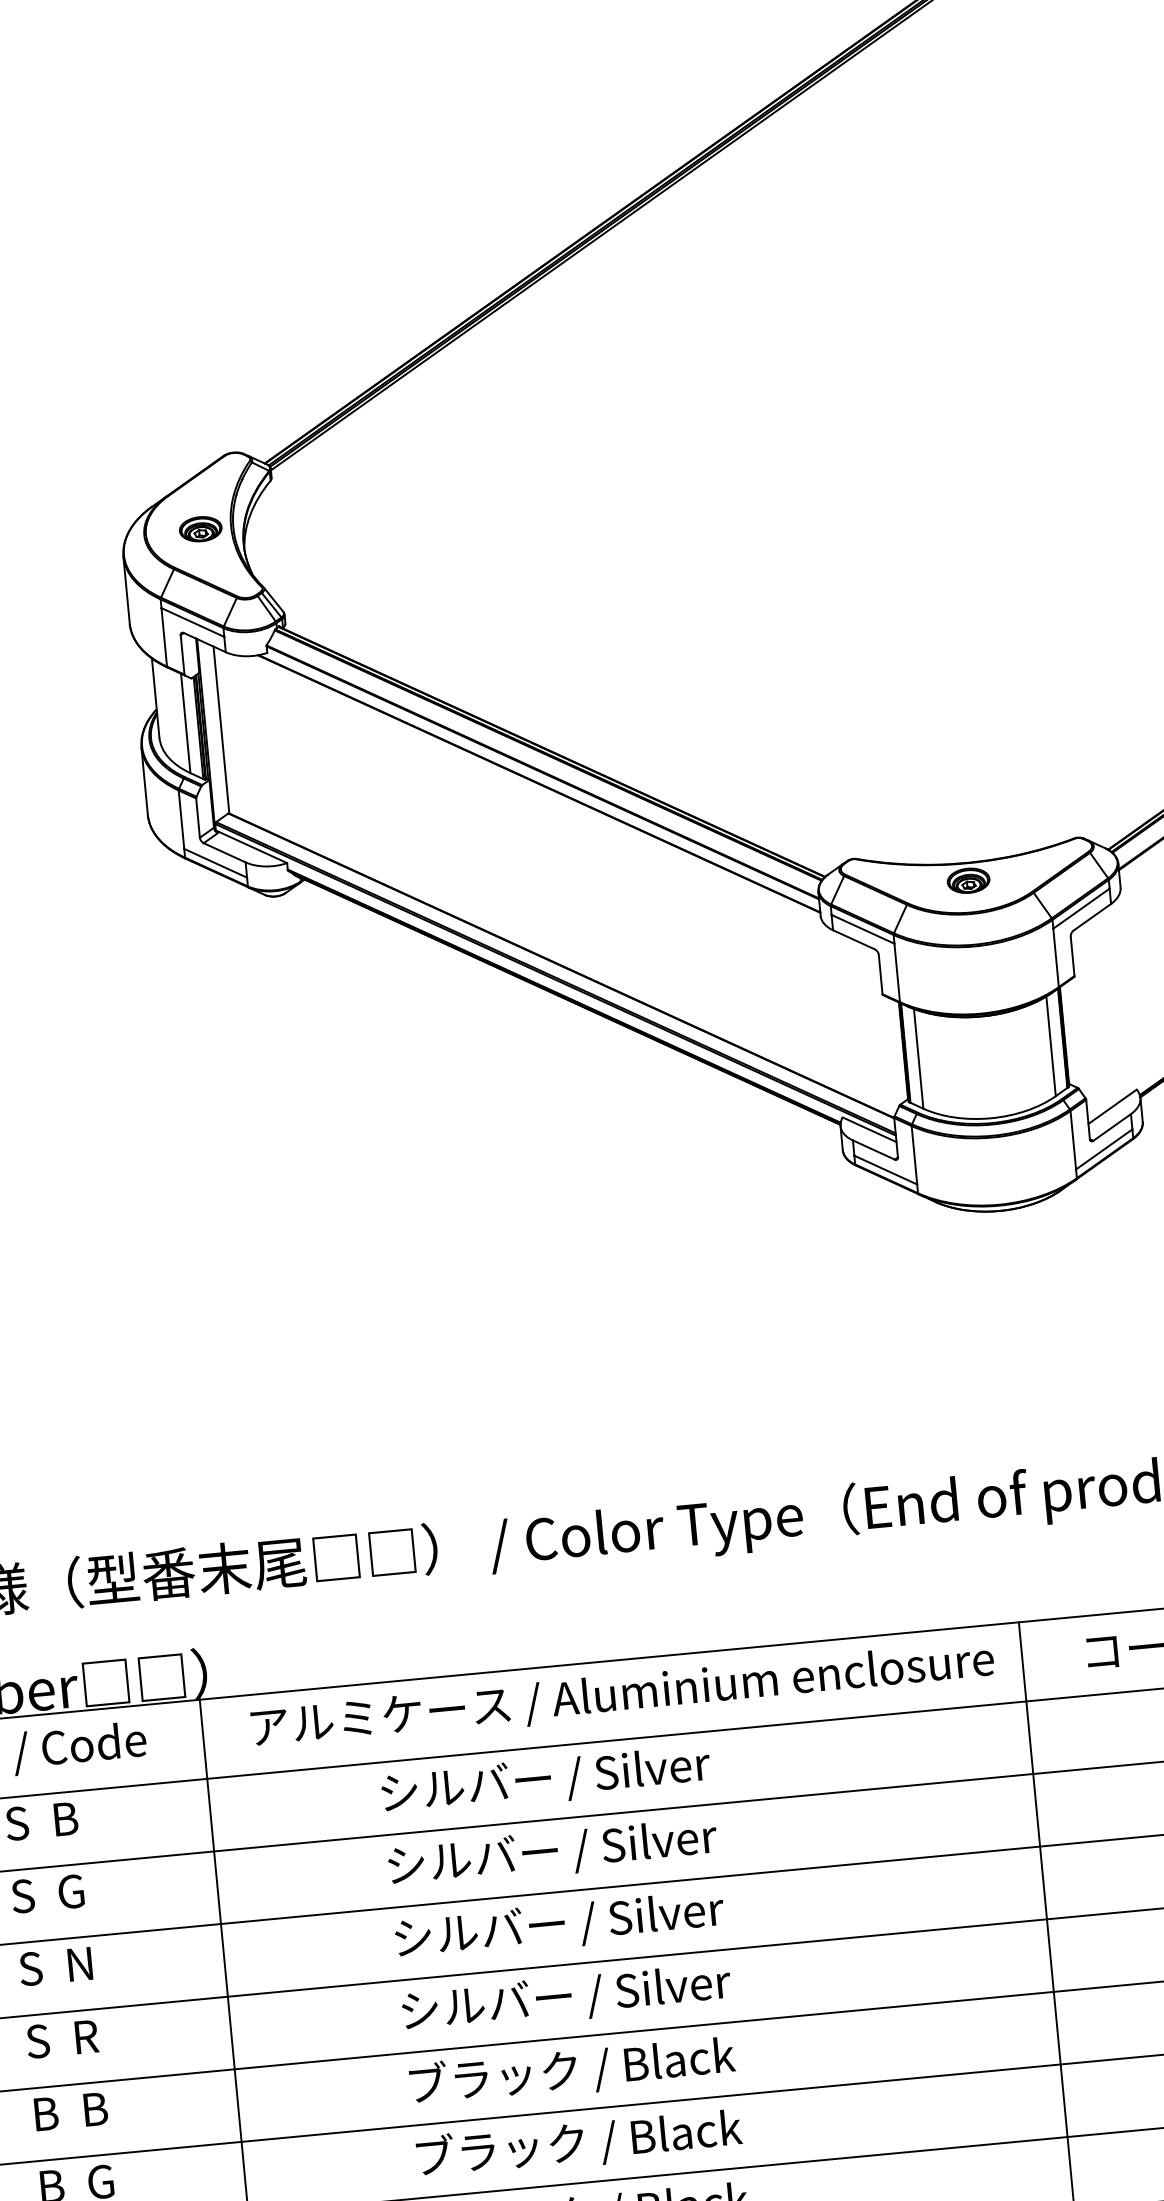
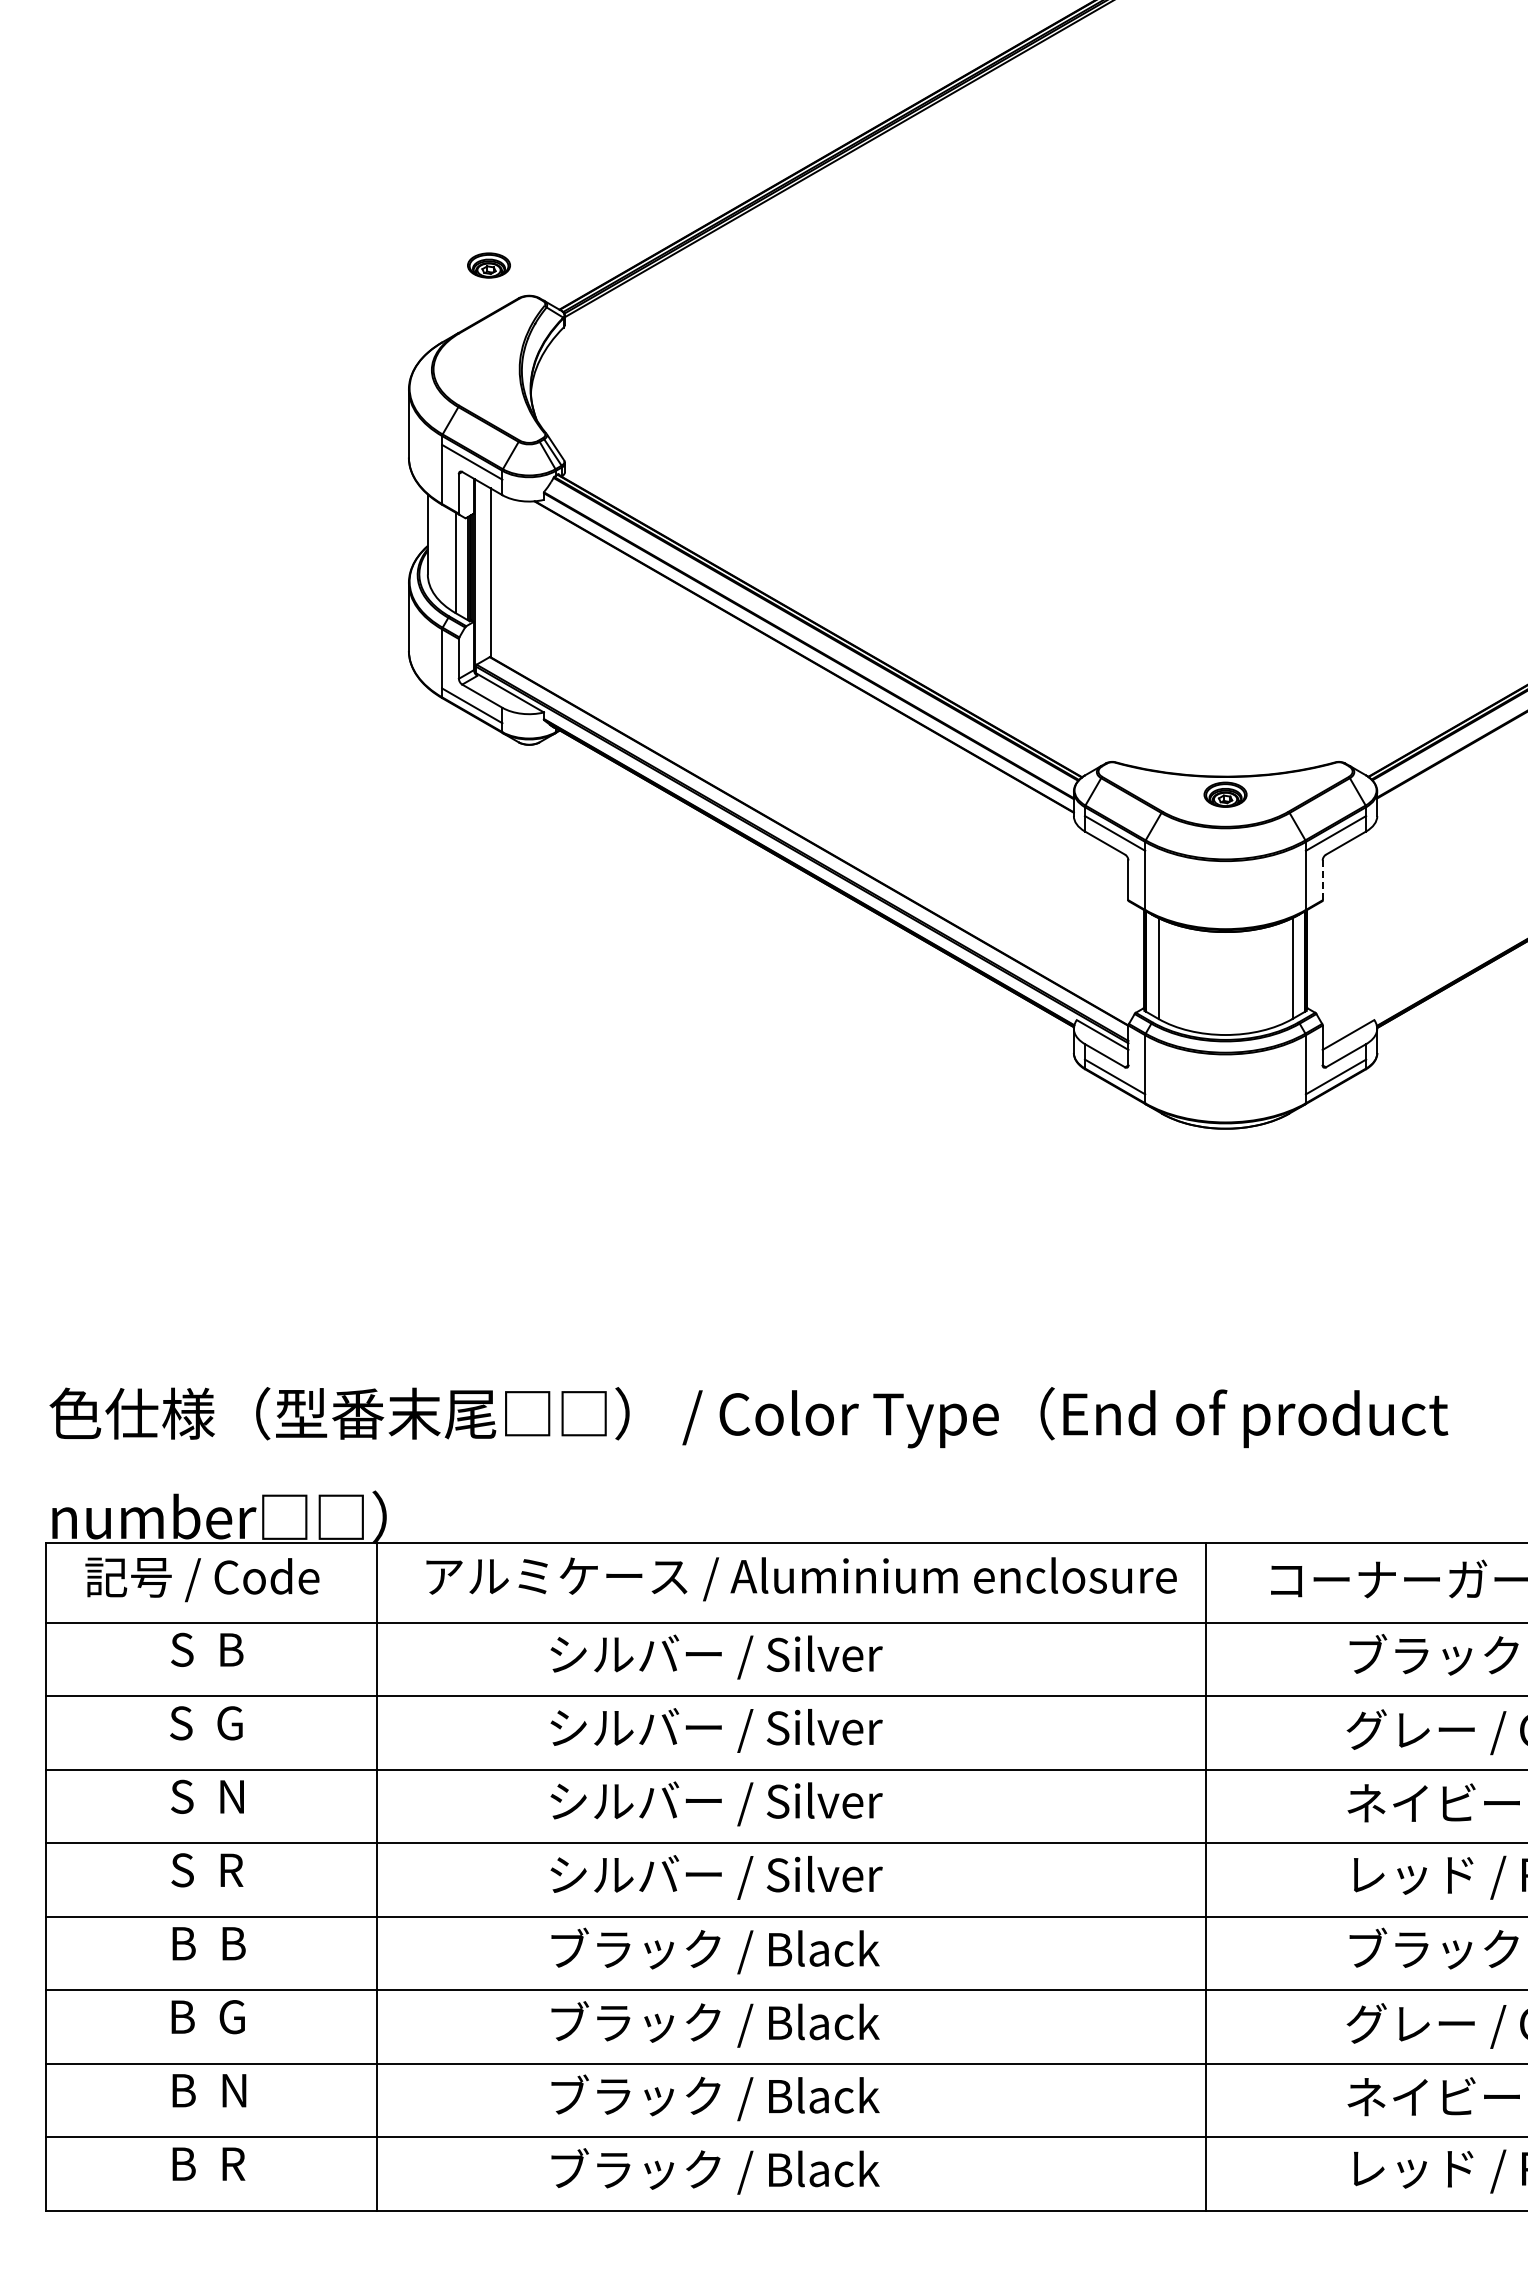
part: (200, 529) -> (488, 265), moved
line: (1072, 956) -> (1322, 880), solid -> dashed

